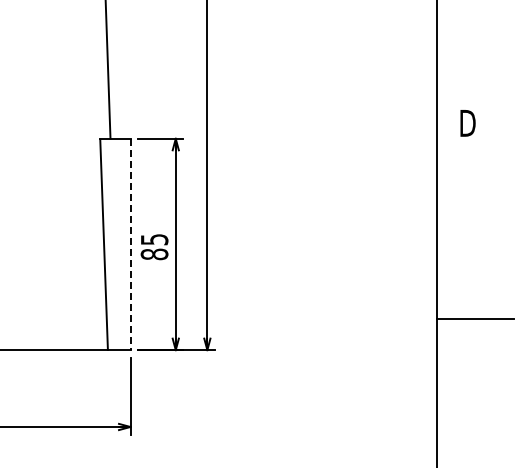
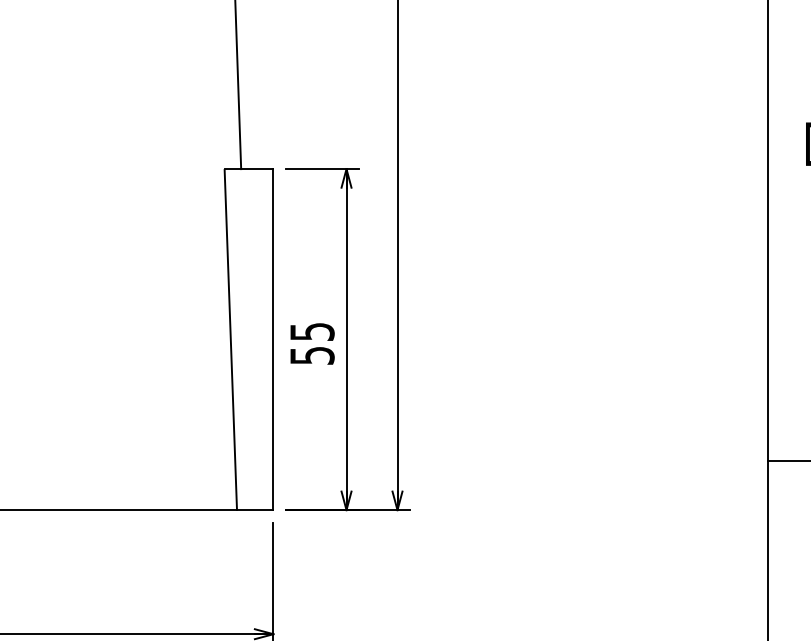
line: (130, 244) -> (273, 339), dashed -> solid
text: (154, 254) -> (312, 355), 85 -> 55

